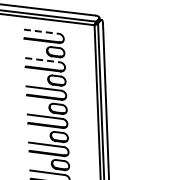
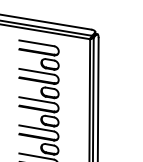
line: (41, 31) -> (36, 43), dashed -> solid
line: (42, 60) -> (36, 72), dashed -> solid

